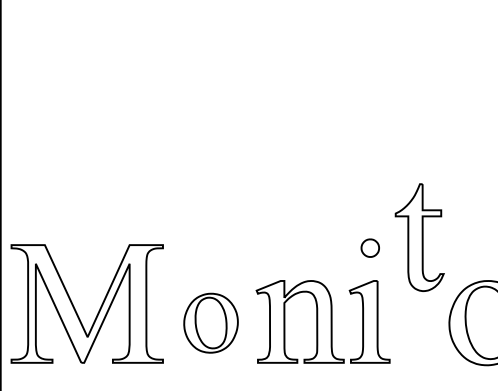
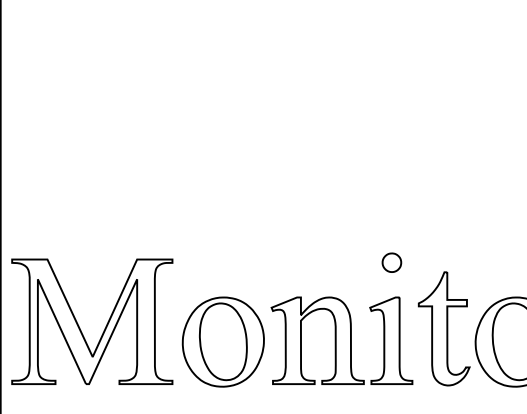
part: (419, 237) -> (443, 328), moved
part: (210, 323) -> (222, 342), size x1.43

